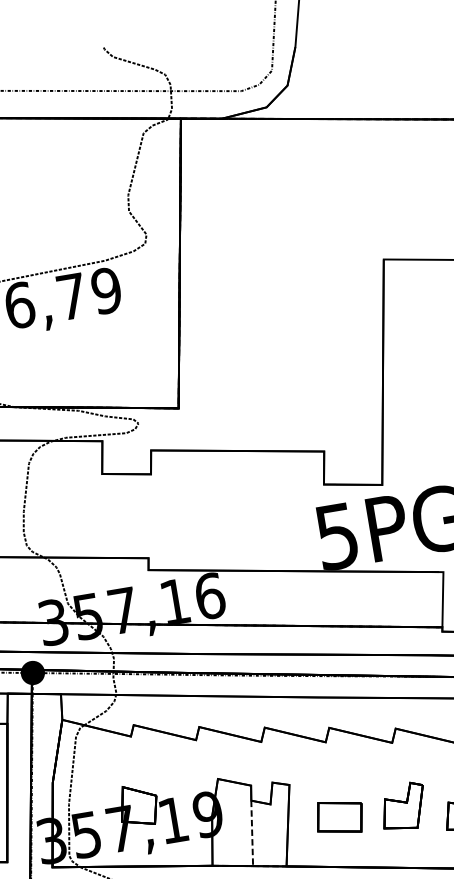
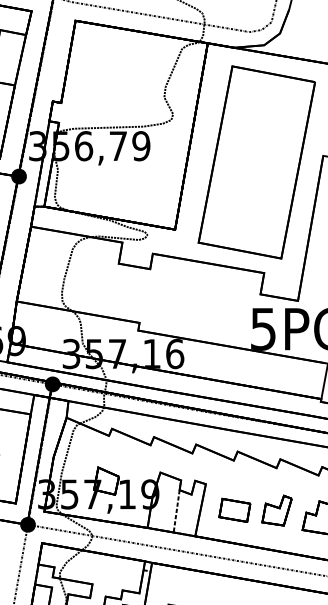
part: (284, 286) -> (256, 162), added

